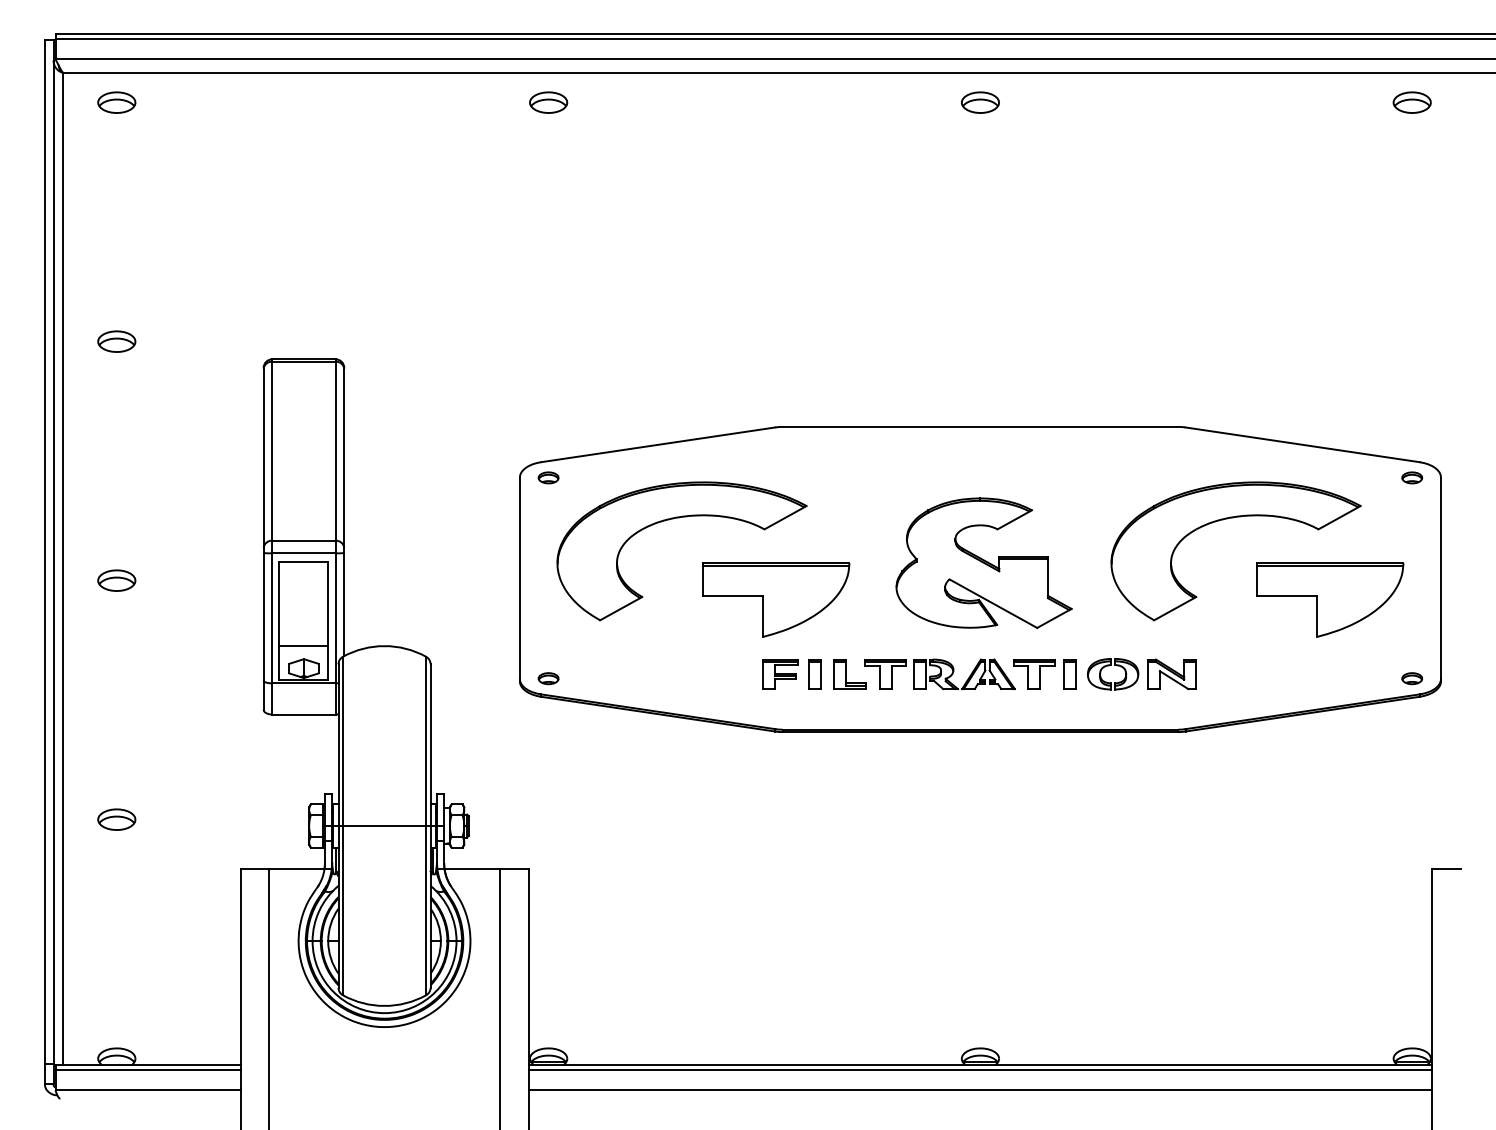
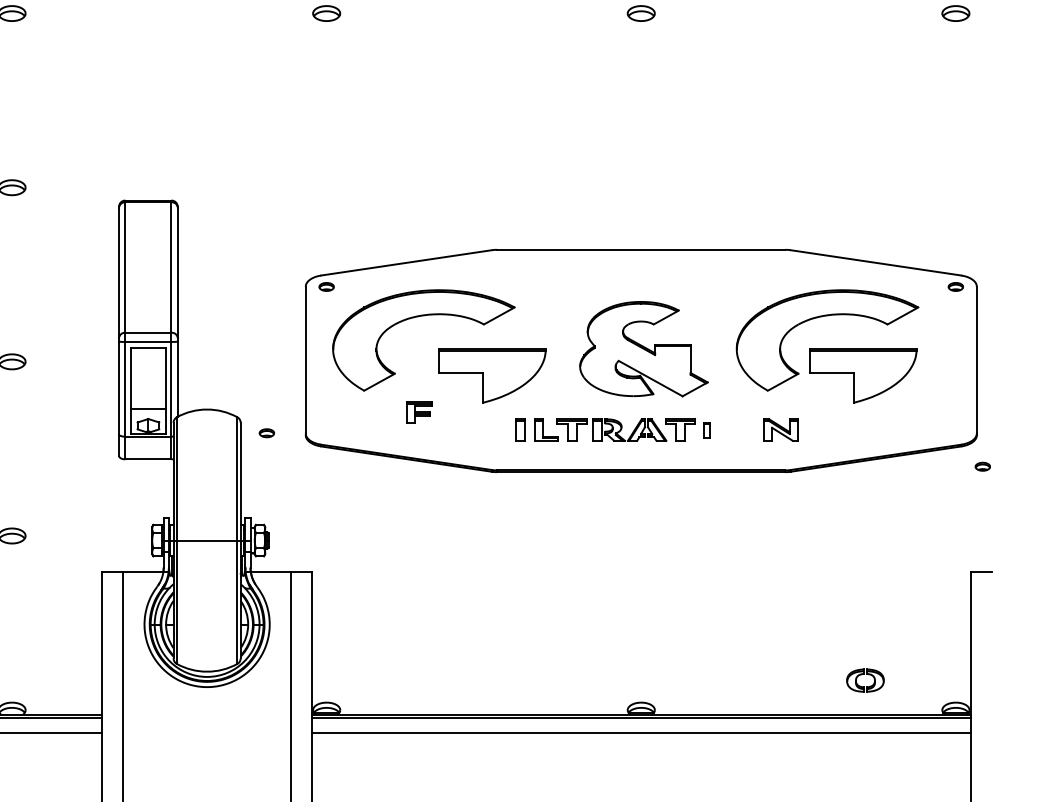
part: (1330, 599) -> (863, 375), moved
part: (780, 674) -> (419, 412), moved
part: (1069, 674) -> (706, 430), size x0.7
part: (548, 678) -> (266, 433), moved
part: (1411, 678) -> (982, 466), moved
part: (1114, 682) -> (866, 686), moved

